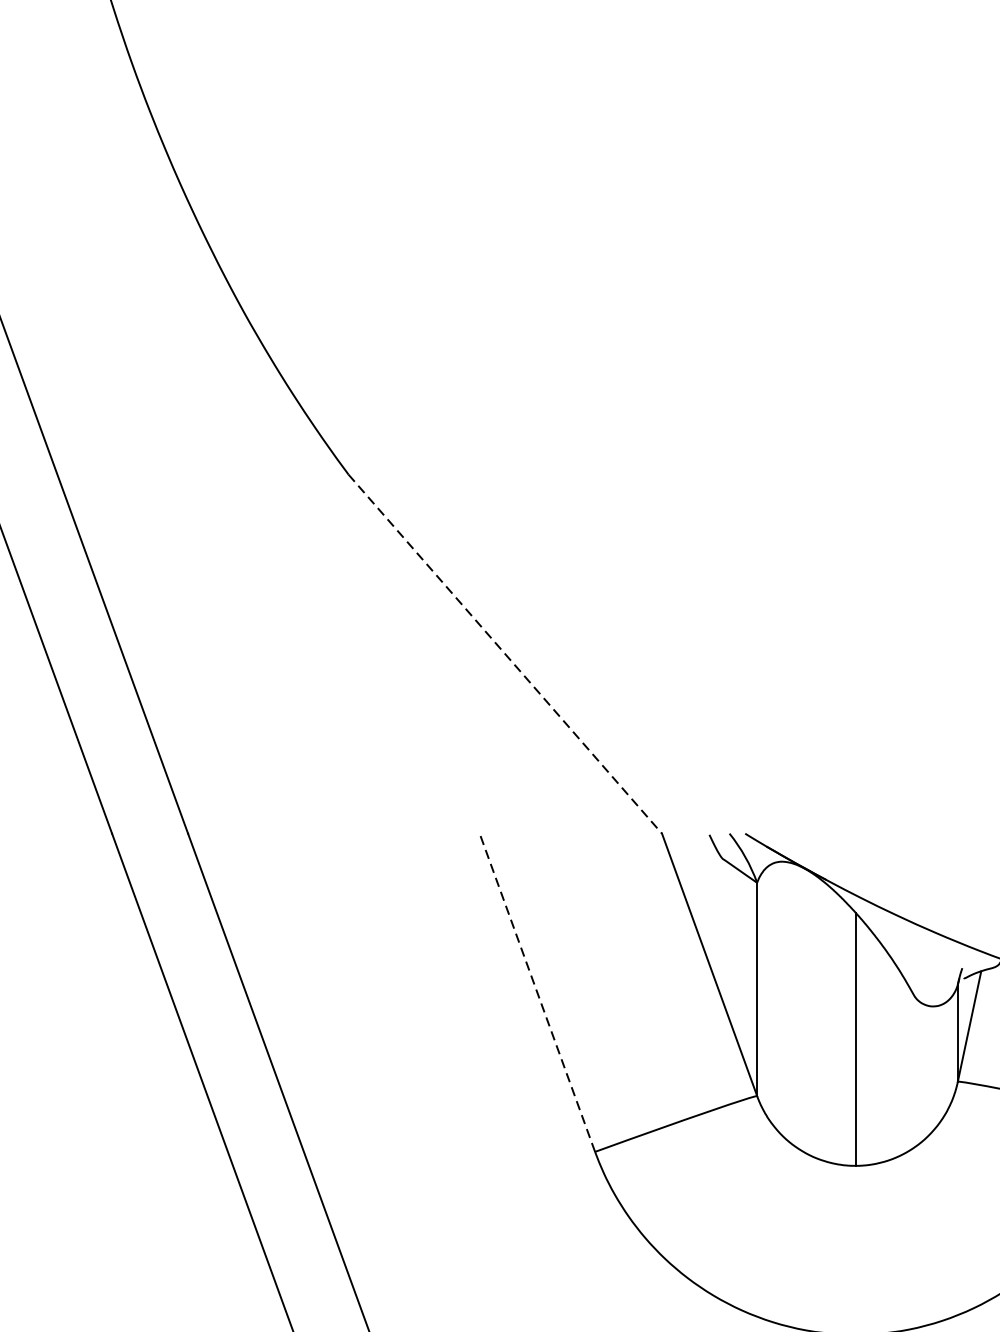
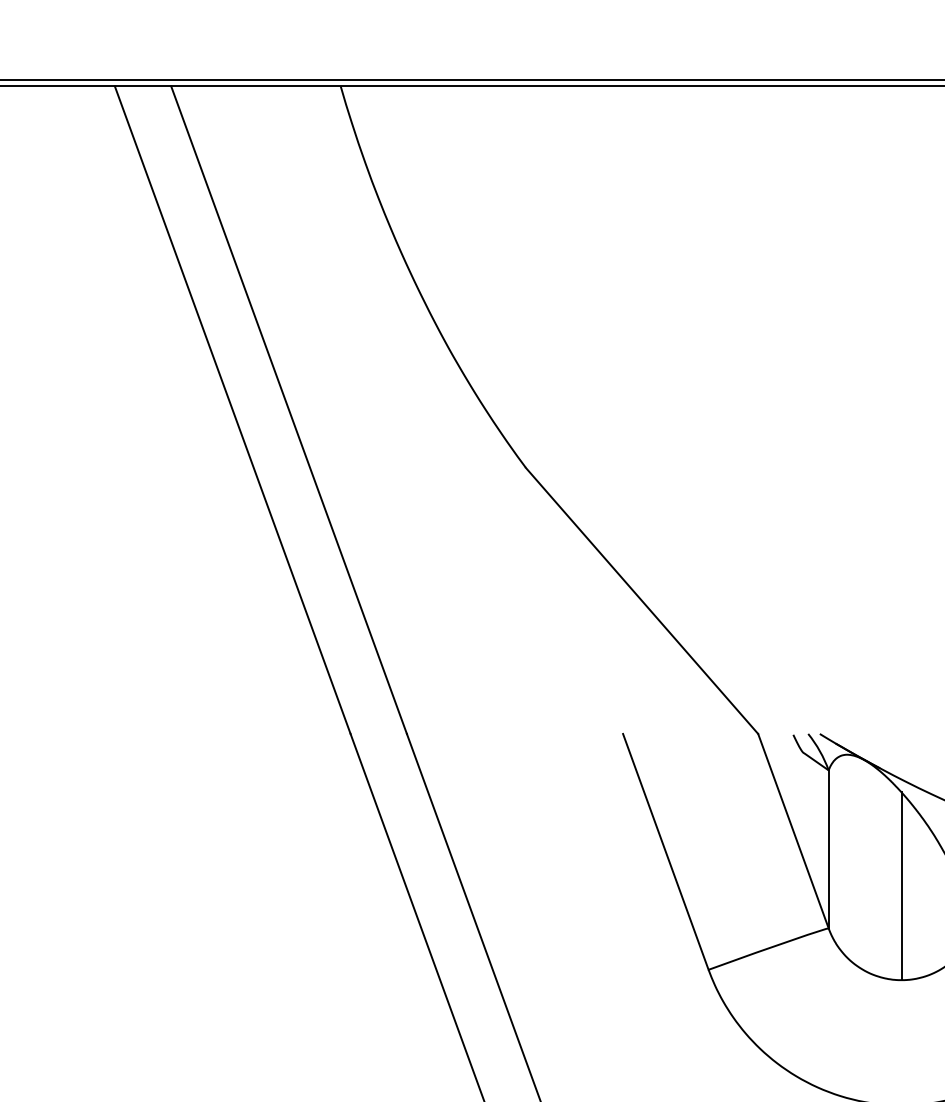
line: (505, 653) -> (642, 600), dashed -> solid
line: (536, 992) -> (665, 851), dashed -> solid

